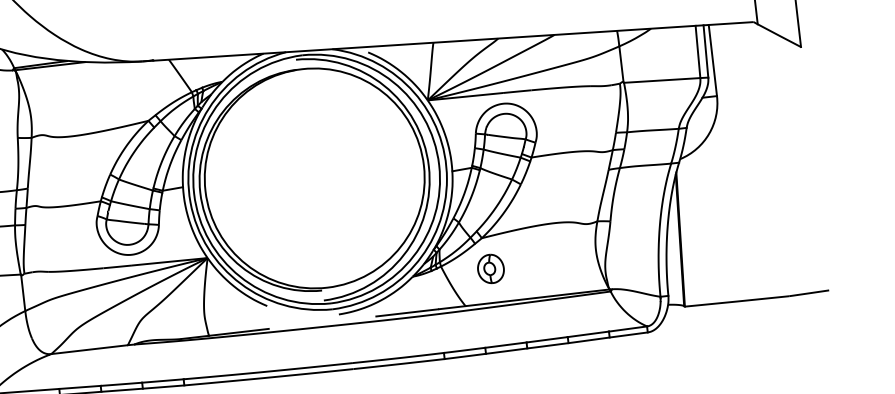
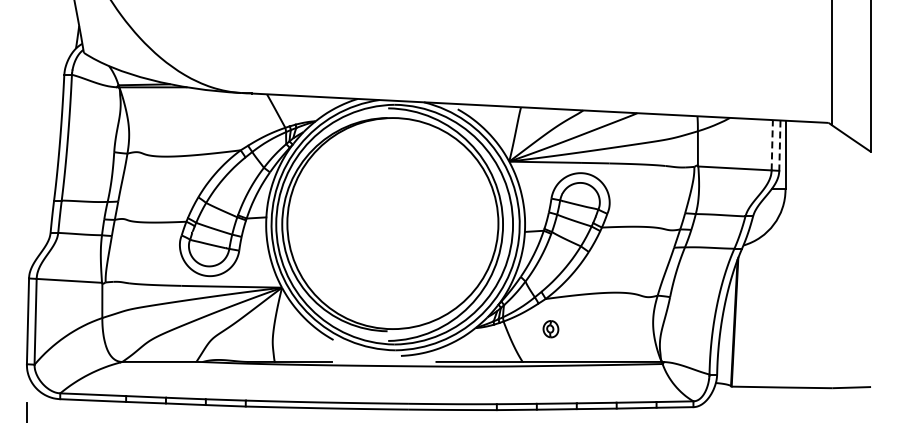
line: (698, 51) -> (772, 144), solid -> dashed
line: (705, 52) -> (779, 146), solid -> dashed
part: (490, 268) -> (550, 328), size x0.6

